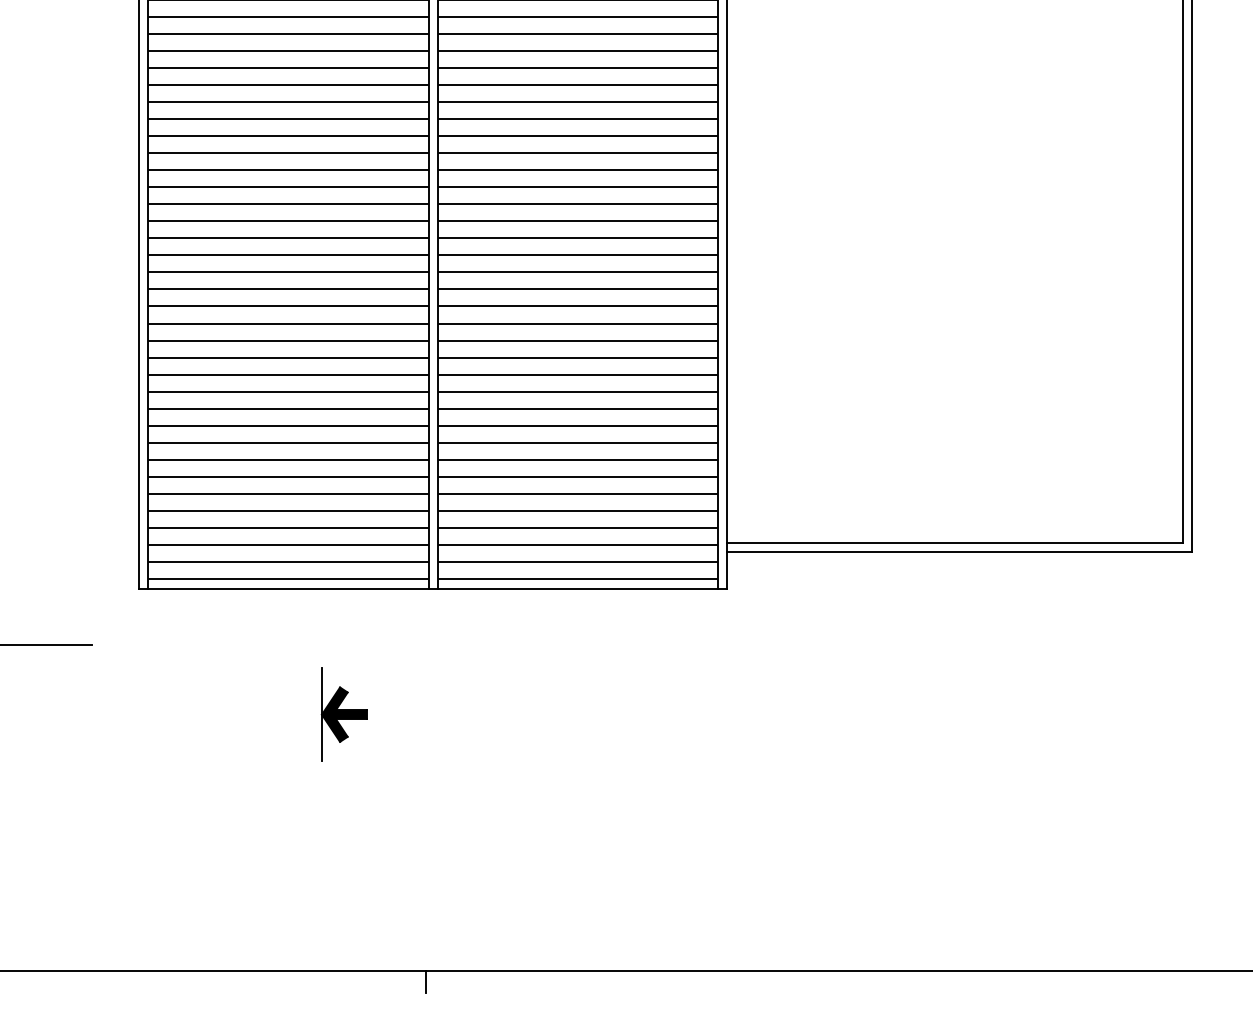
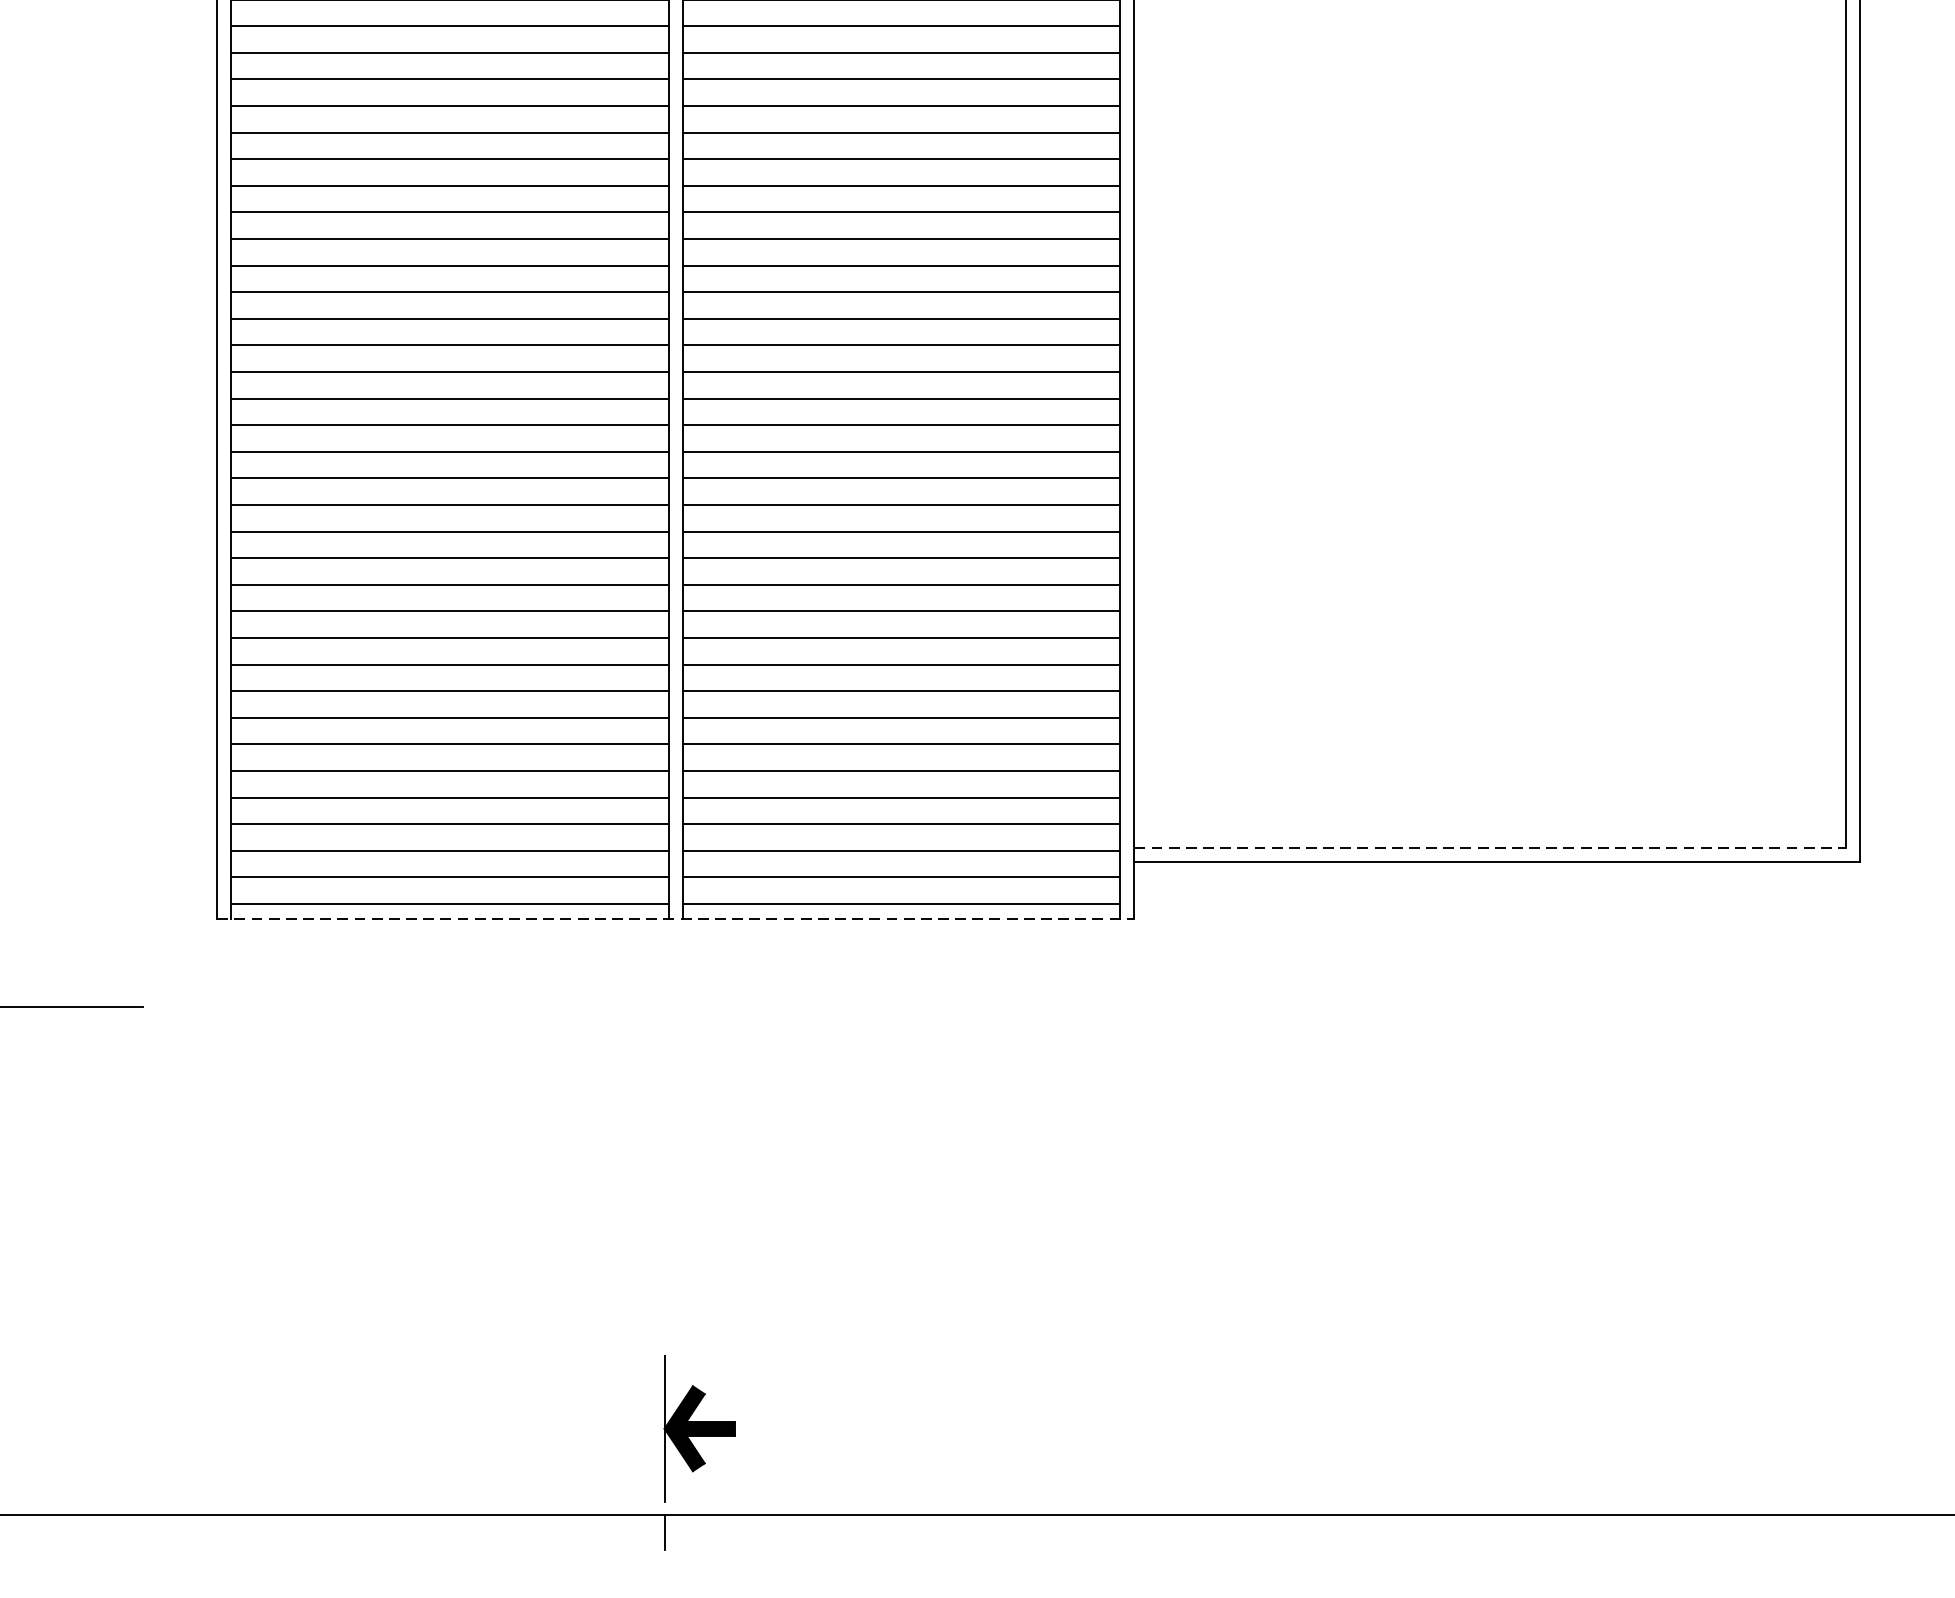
line: (955, 543) -> (1490, 848), solid -> dashed
line: (433, 588) -> (676, 918), solid -> dashed
part: (343, 714) -> (698, 1428), moved

